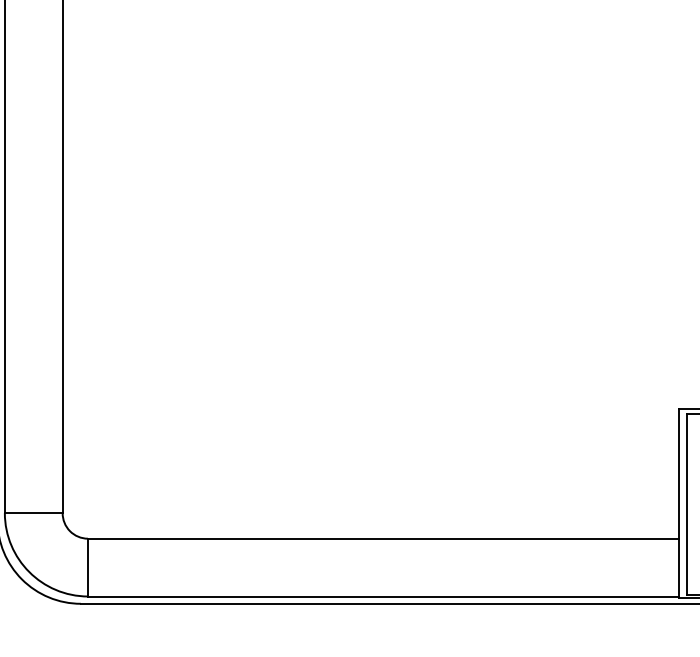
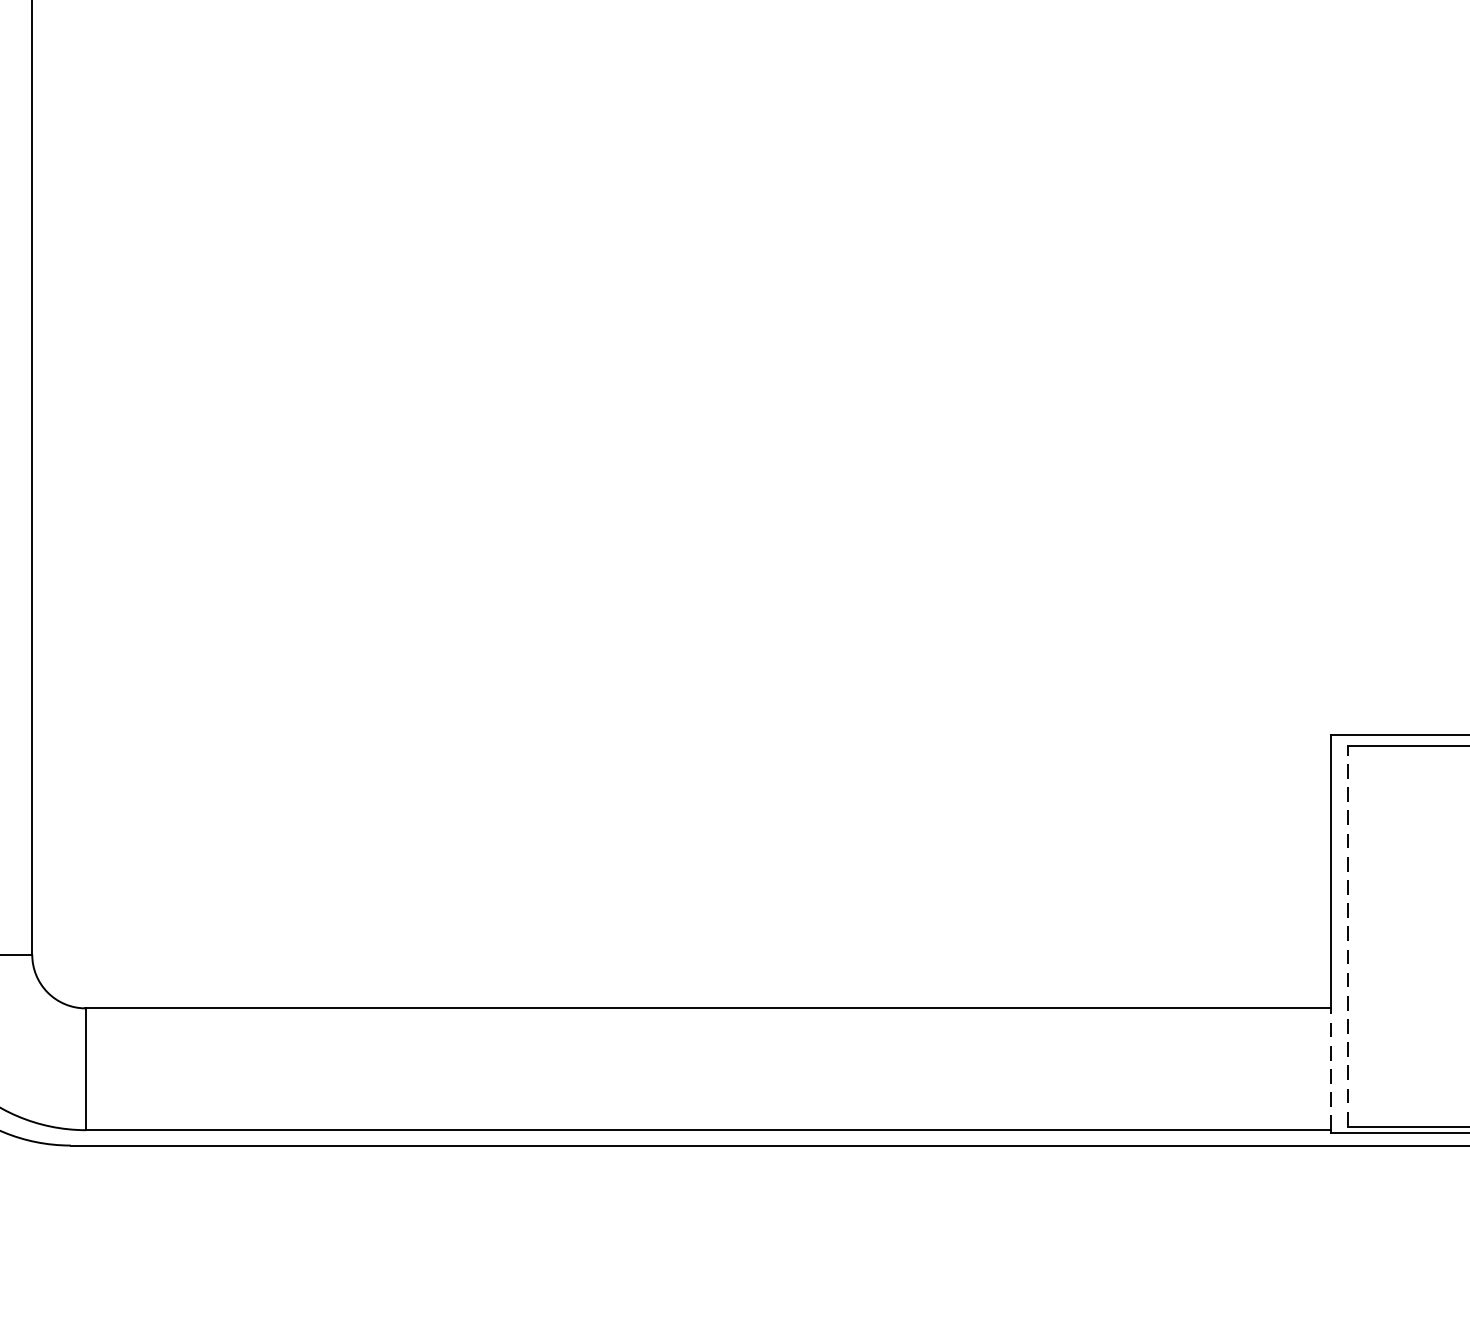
line: (687, 503) -> (1348, 934), solid -> dashed
line: (679, 567) -> (1331, 1069), solid -> dashed

